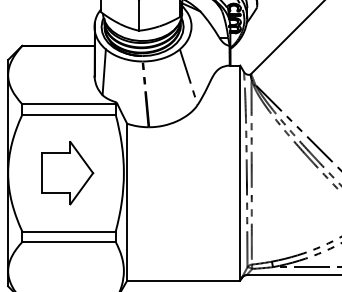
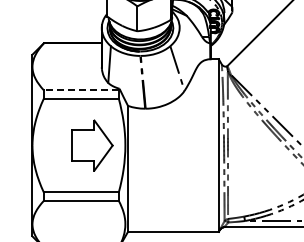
line: (67, 104) -> (80, 90), solid -> dashed
part: (67, 173) -> (92, 145), moved

